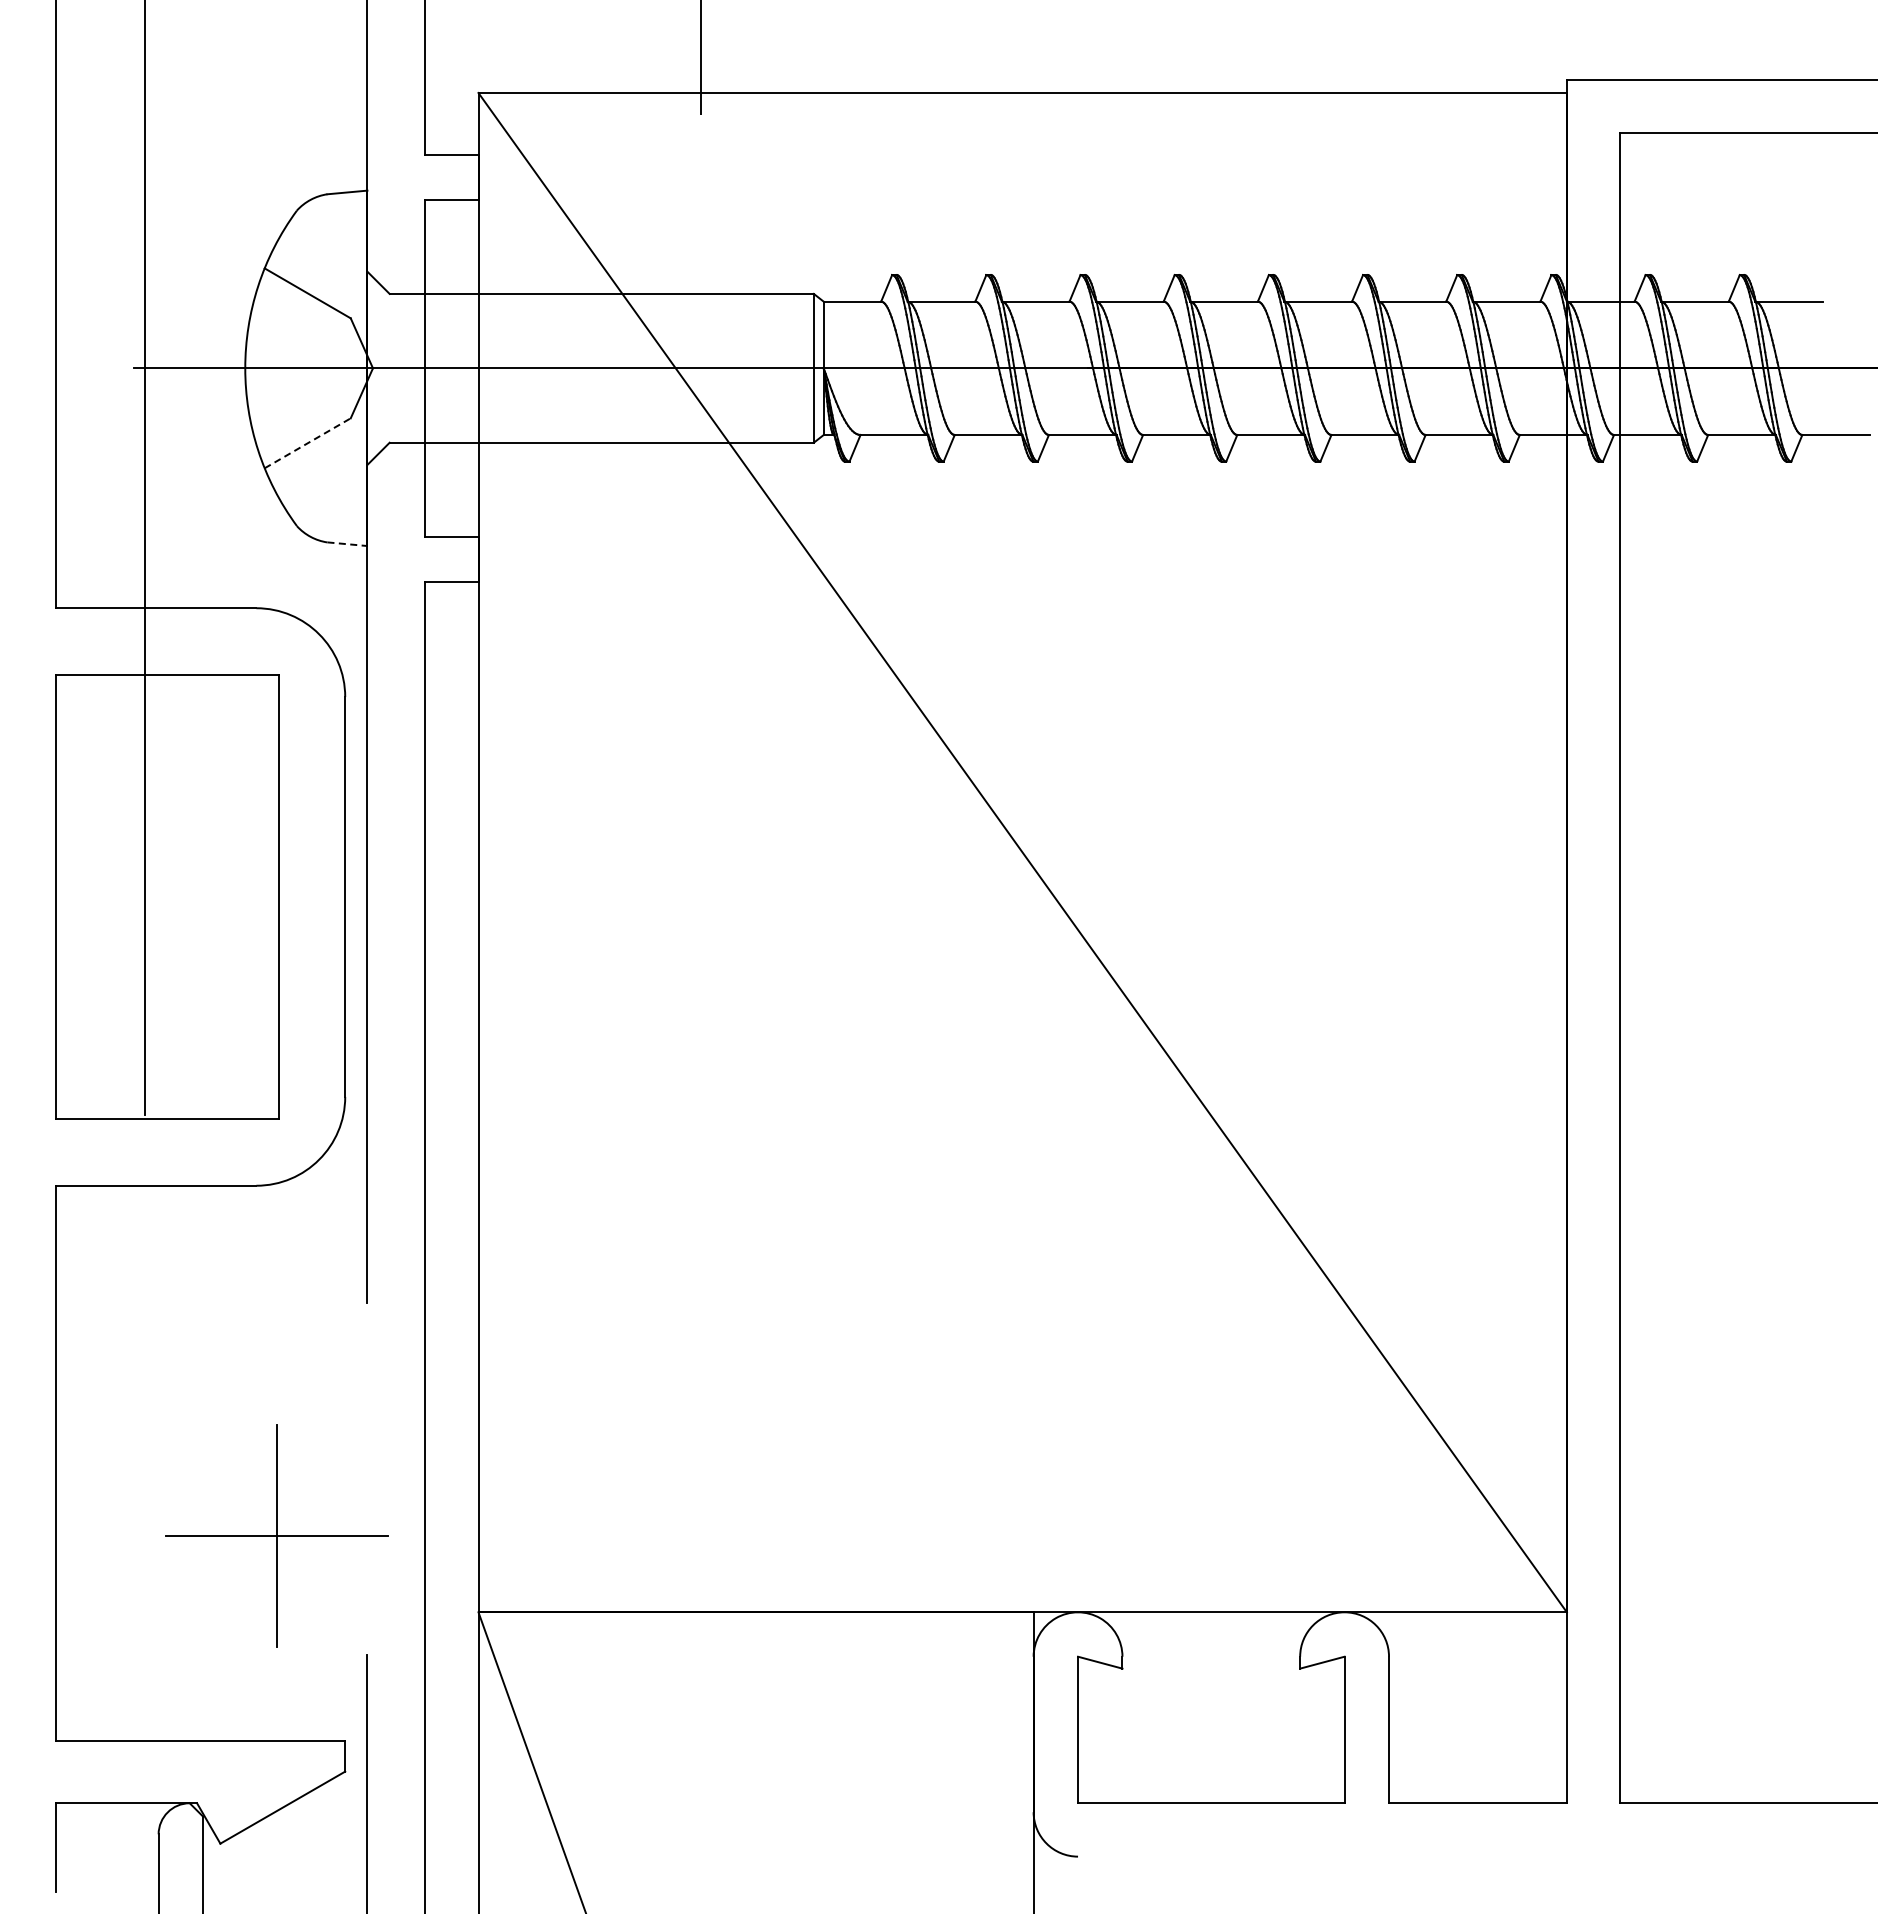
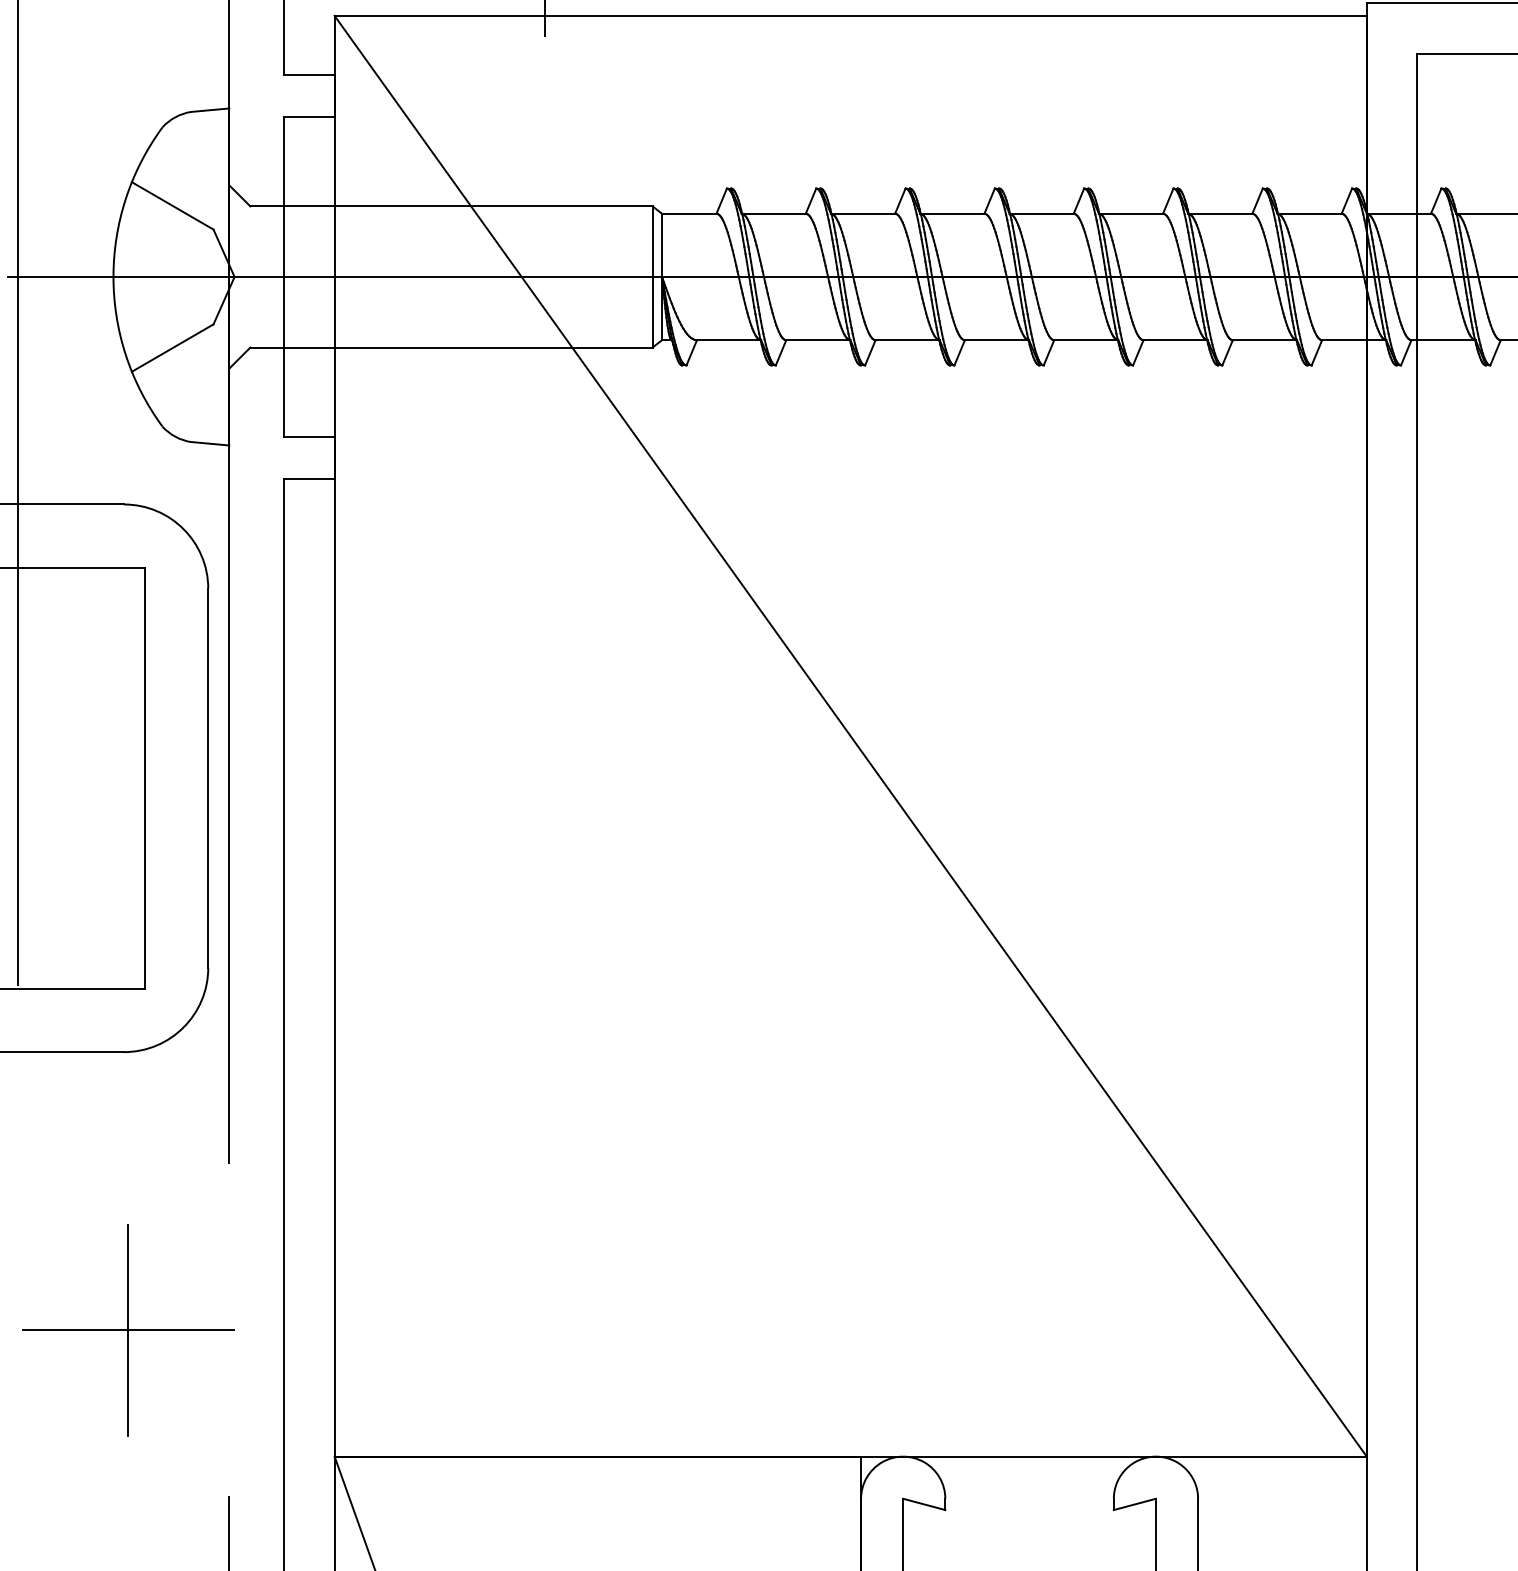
line: (307, 443) -> (172, 348), dashed -> solid
line: (347, 544) -> (210, 444), dashed -> solid
part: (276, 1535) -> (127, 1329), moved

